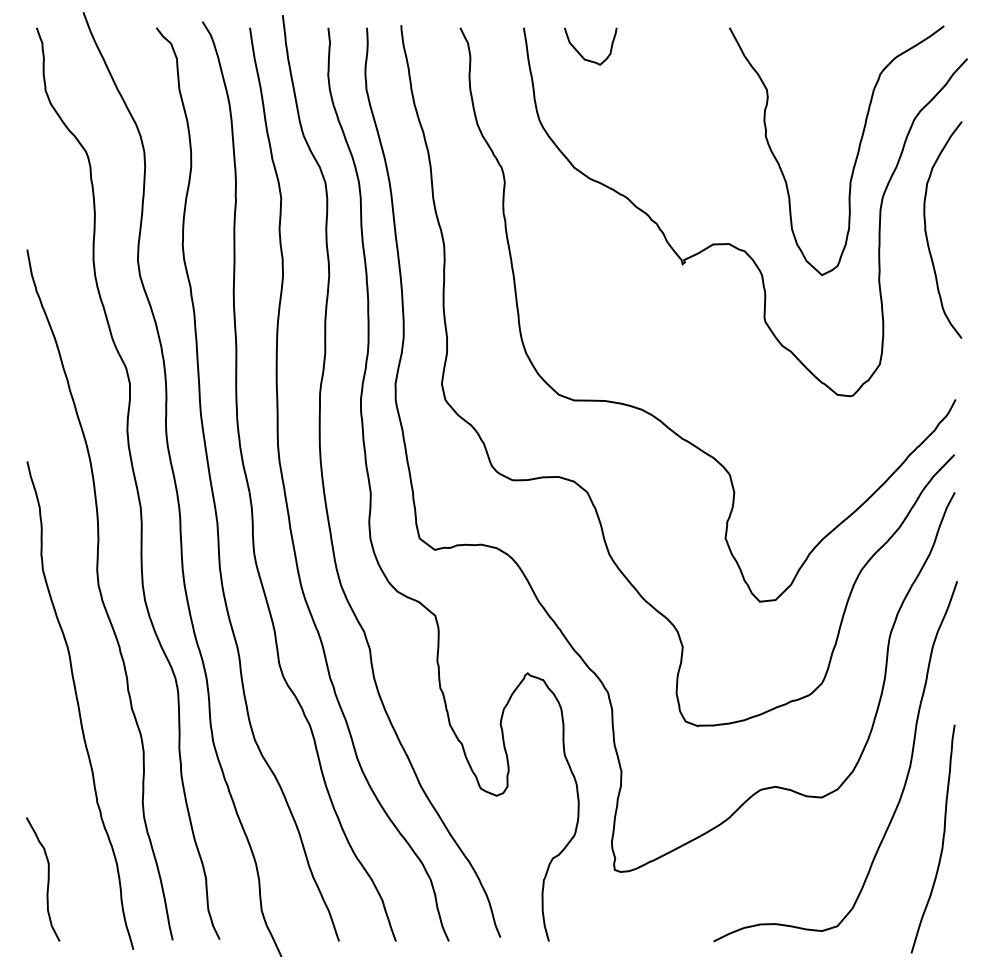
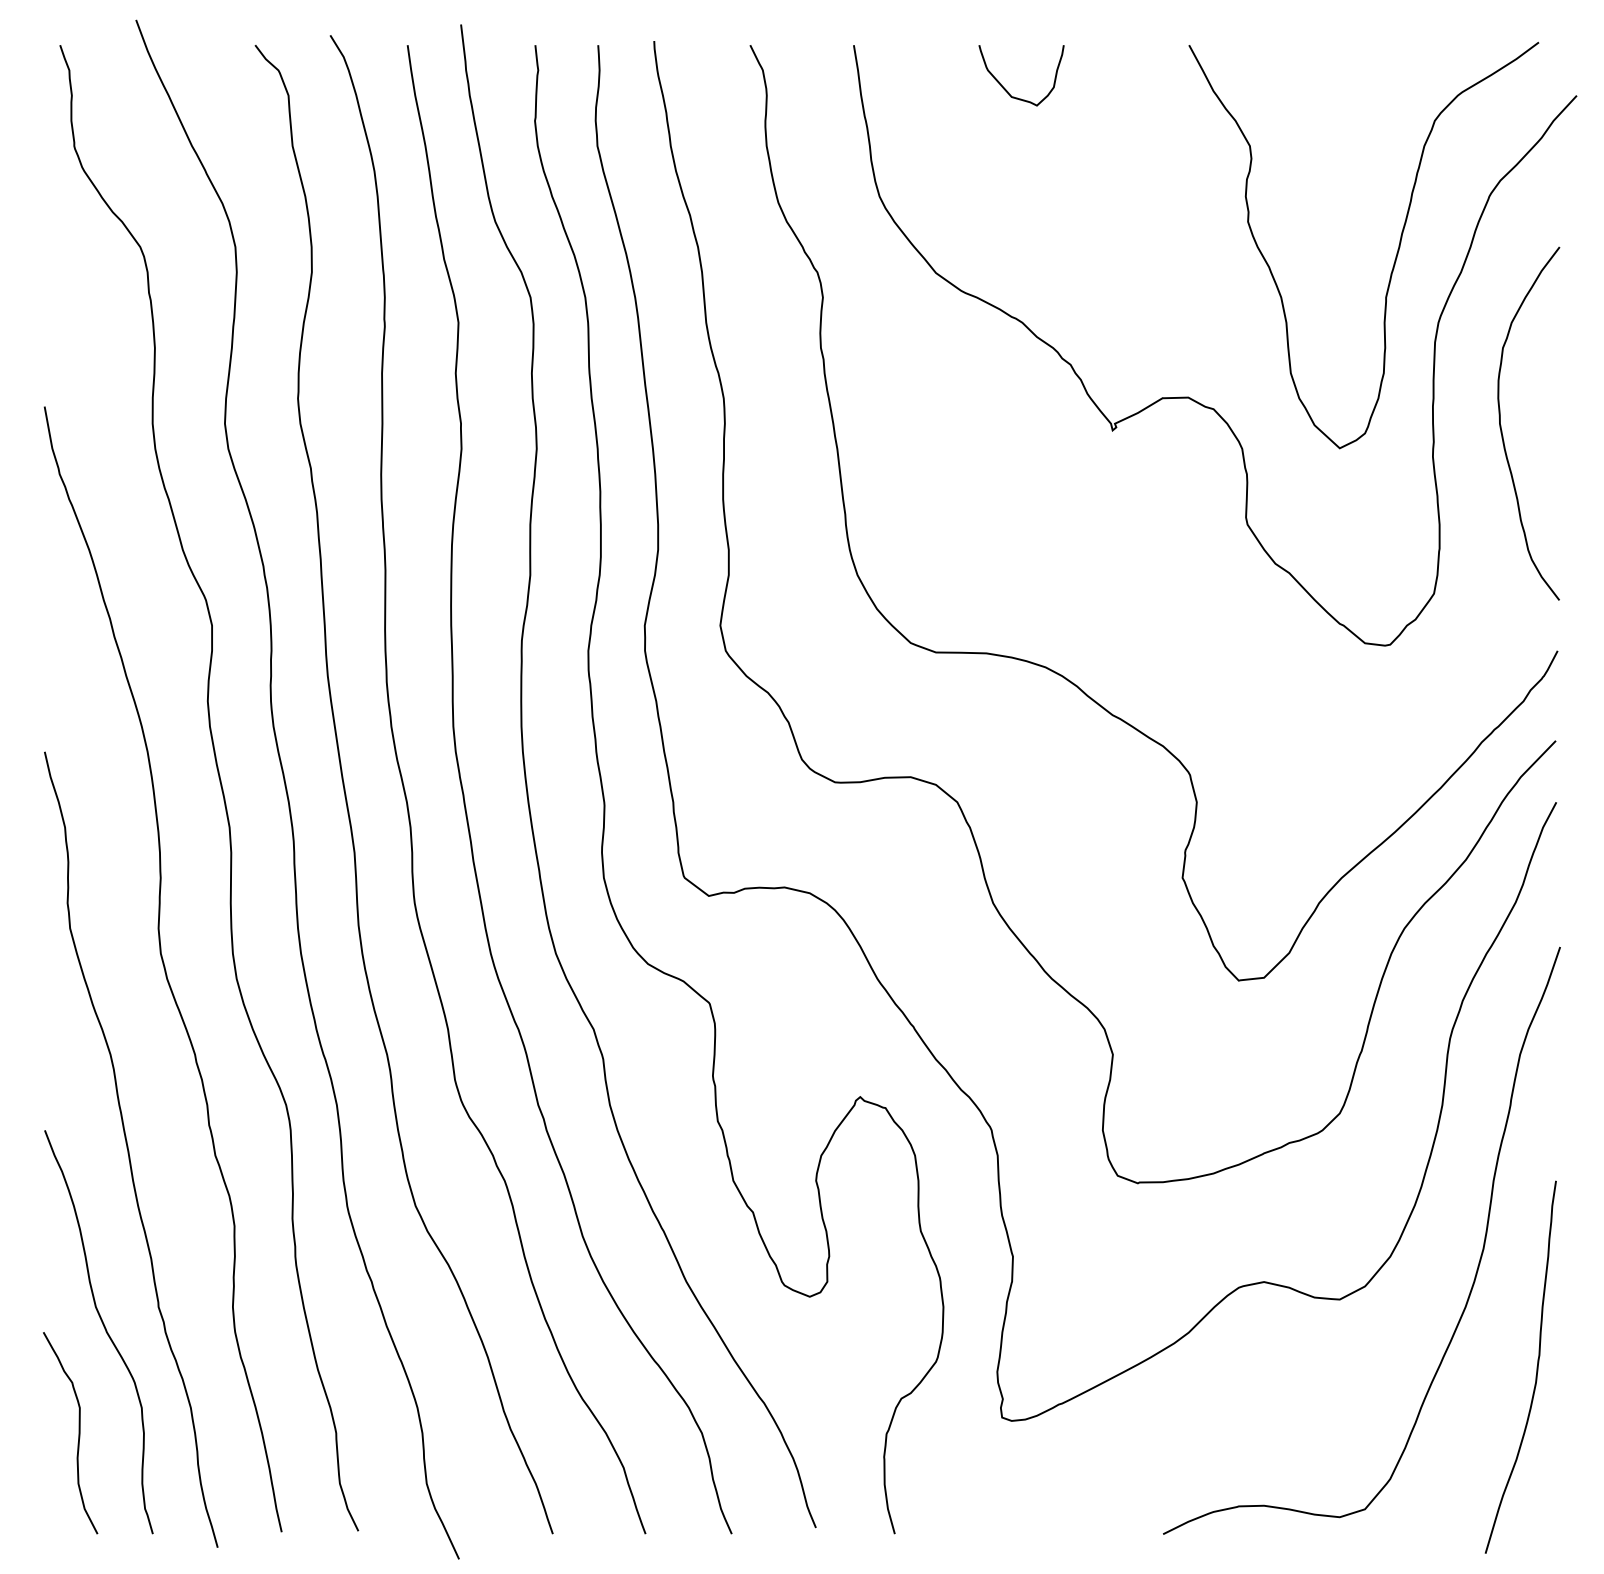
curve: (581, 54) -> (1006, 88), moved
curve: (926, 229) -> (1501, 422), moved
curve: (63, 815) -> (103, 1328), added

